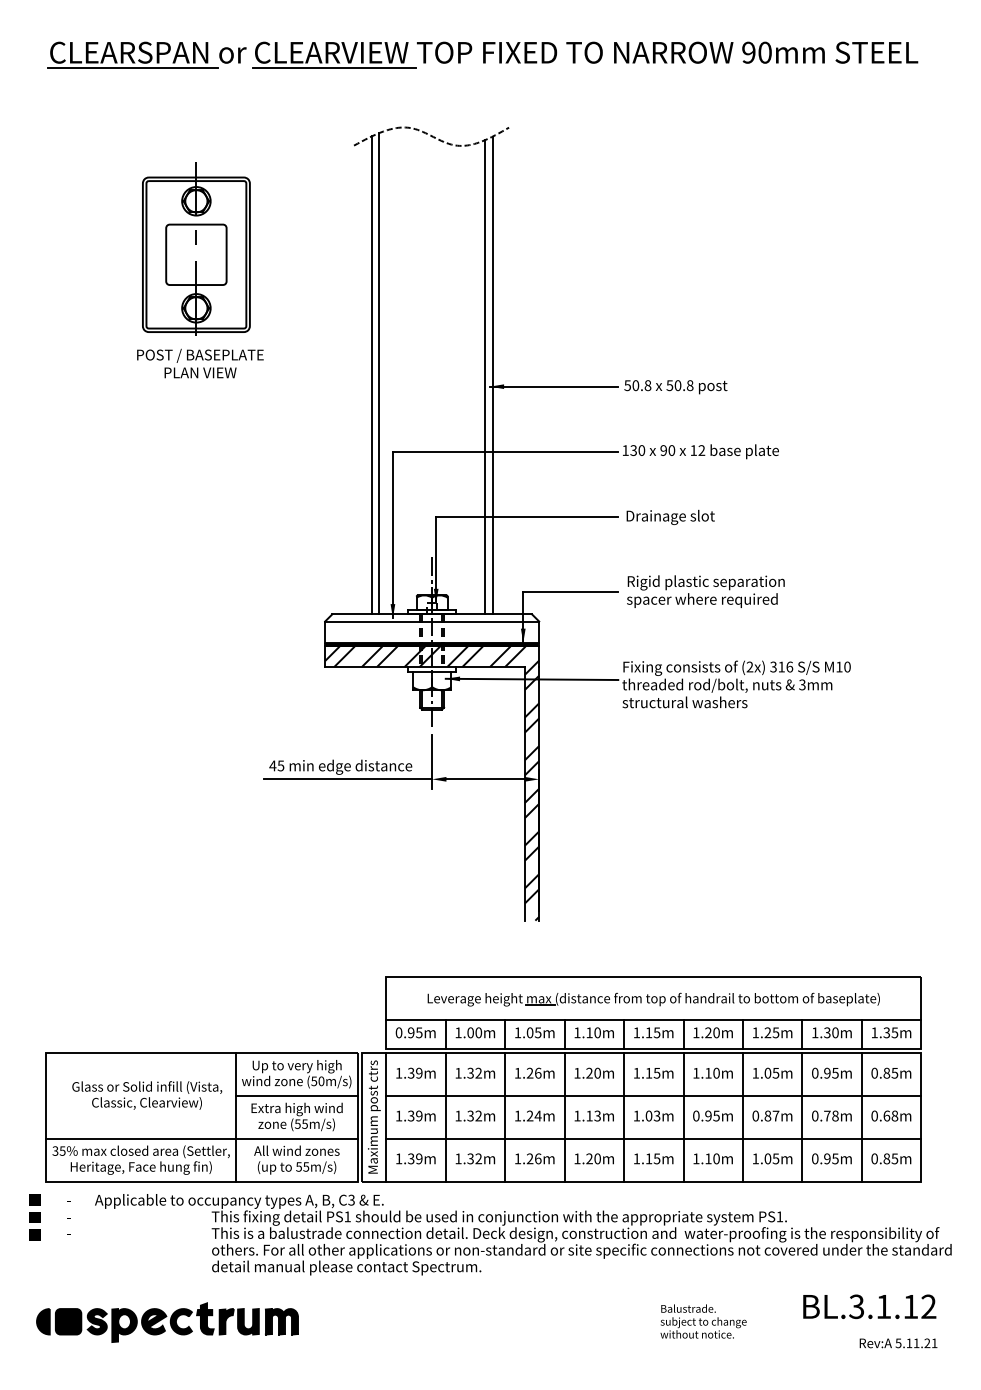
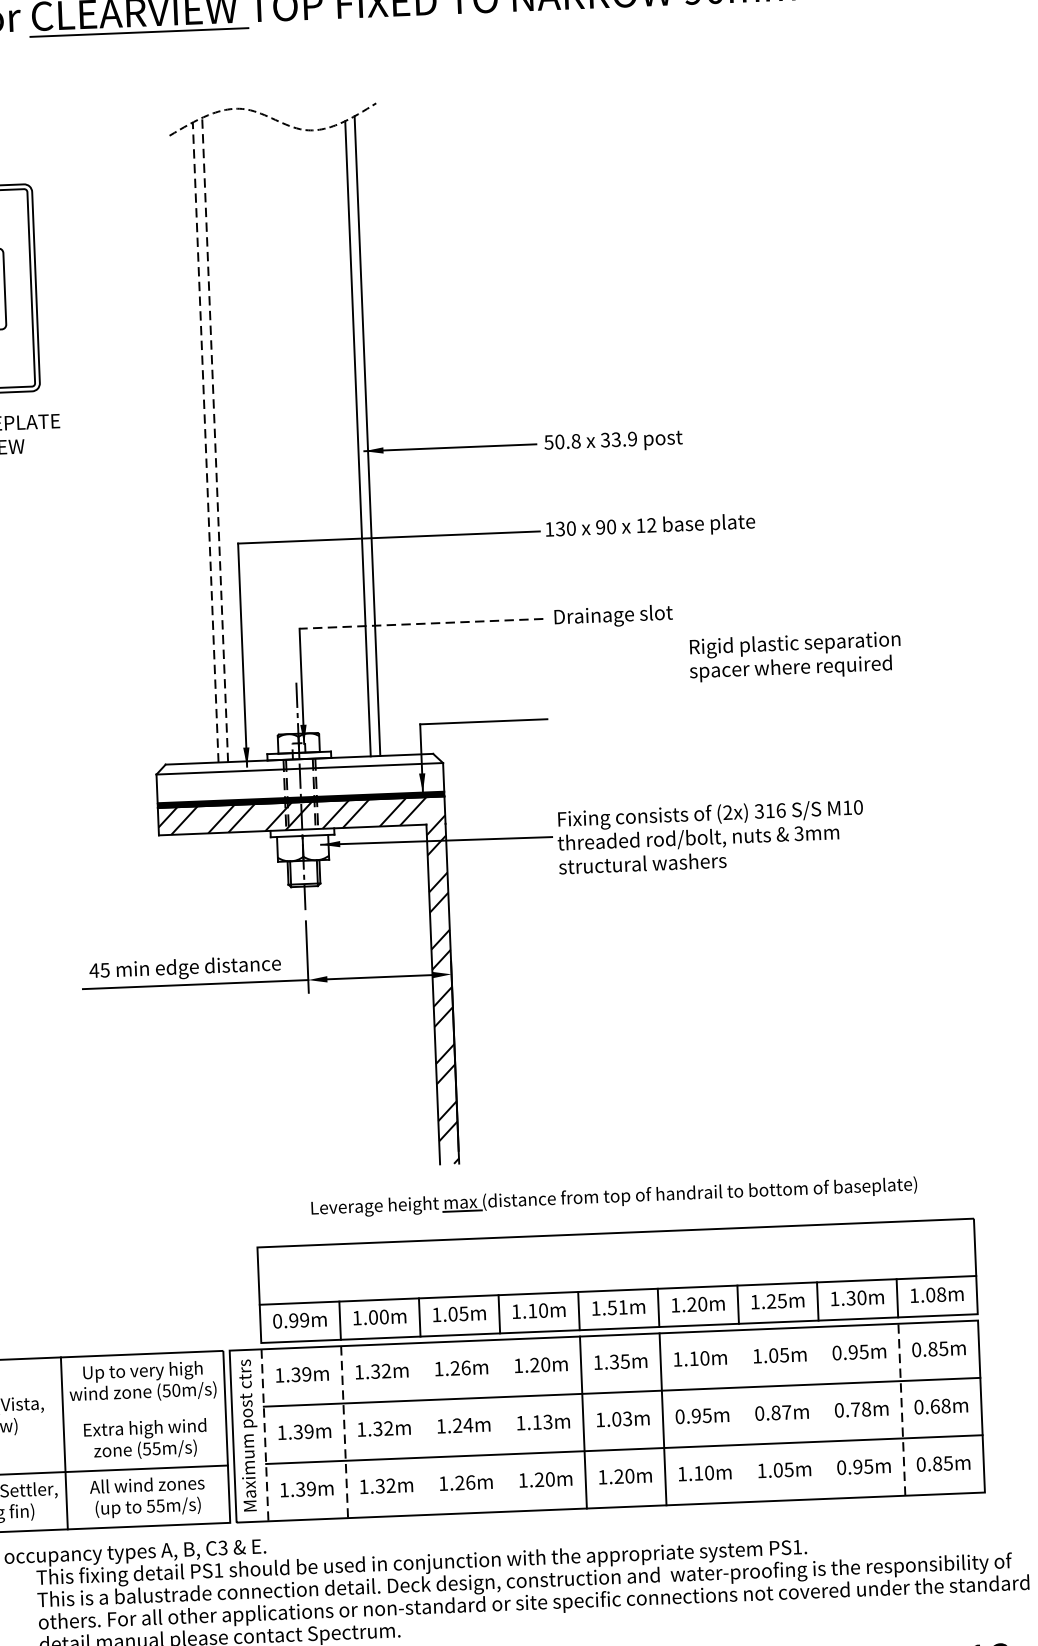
line: (378, 373) -> (214, 439), solid -> dashed
line: (371, 375) -> (205, 442), solid -> dashed
text: (680, 385) -> (619, 439), 50.8 -> 33.9
line: (526, 517) -> (420, 624), solid -> dashed
text: (705, 591) -> (794, 656), moved
part: (653, 999) -> (613, 1197), moved
text: (419, 1032) -> (304, 1319), 0.95m -> 0.99m
text: (652, 1032) -> (616, 1307), 1.15m -> 1.51m
text: (890, 1032) -> (935, 1294), 1.35m -> 1.08m
text: (648, 1072) -> (613, 1361), 1.15m -> 1.35m
line: (296, 1096) -> (143, 1412), removed
line: (861, 1116) -> (901, 1408), solid -> dashed
line: (386, 1117) -> (265, 1435), solid -> dashed
line: (445, 1117) -> (344, 1432), solid -> dashed
line: (505, 1117) -> (424, 1428), removed
line: (564, 1117) -> (503, 1425), removed
line: (742, 1117) -> (742, 1416), removed
line: (802, 1117) -> (822, 1412), removed
text: (652, 1158) -> (623, 1475), 1.15m -> 1.20m

